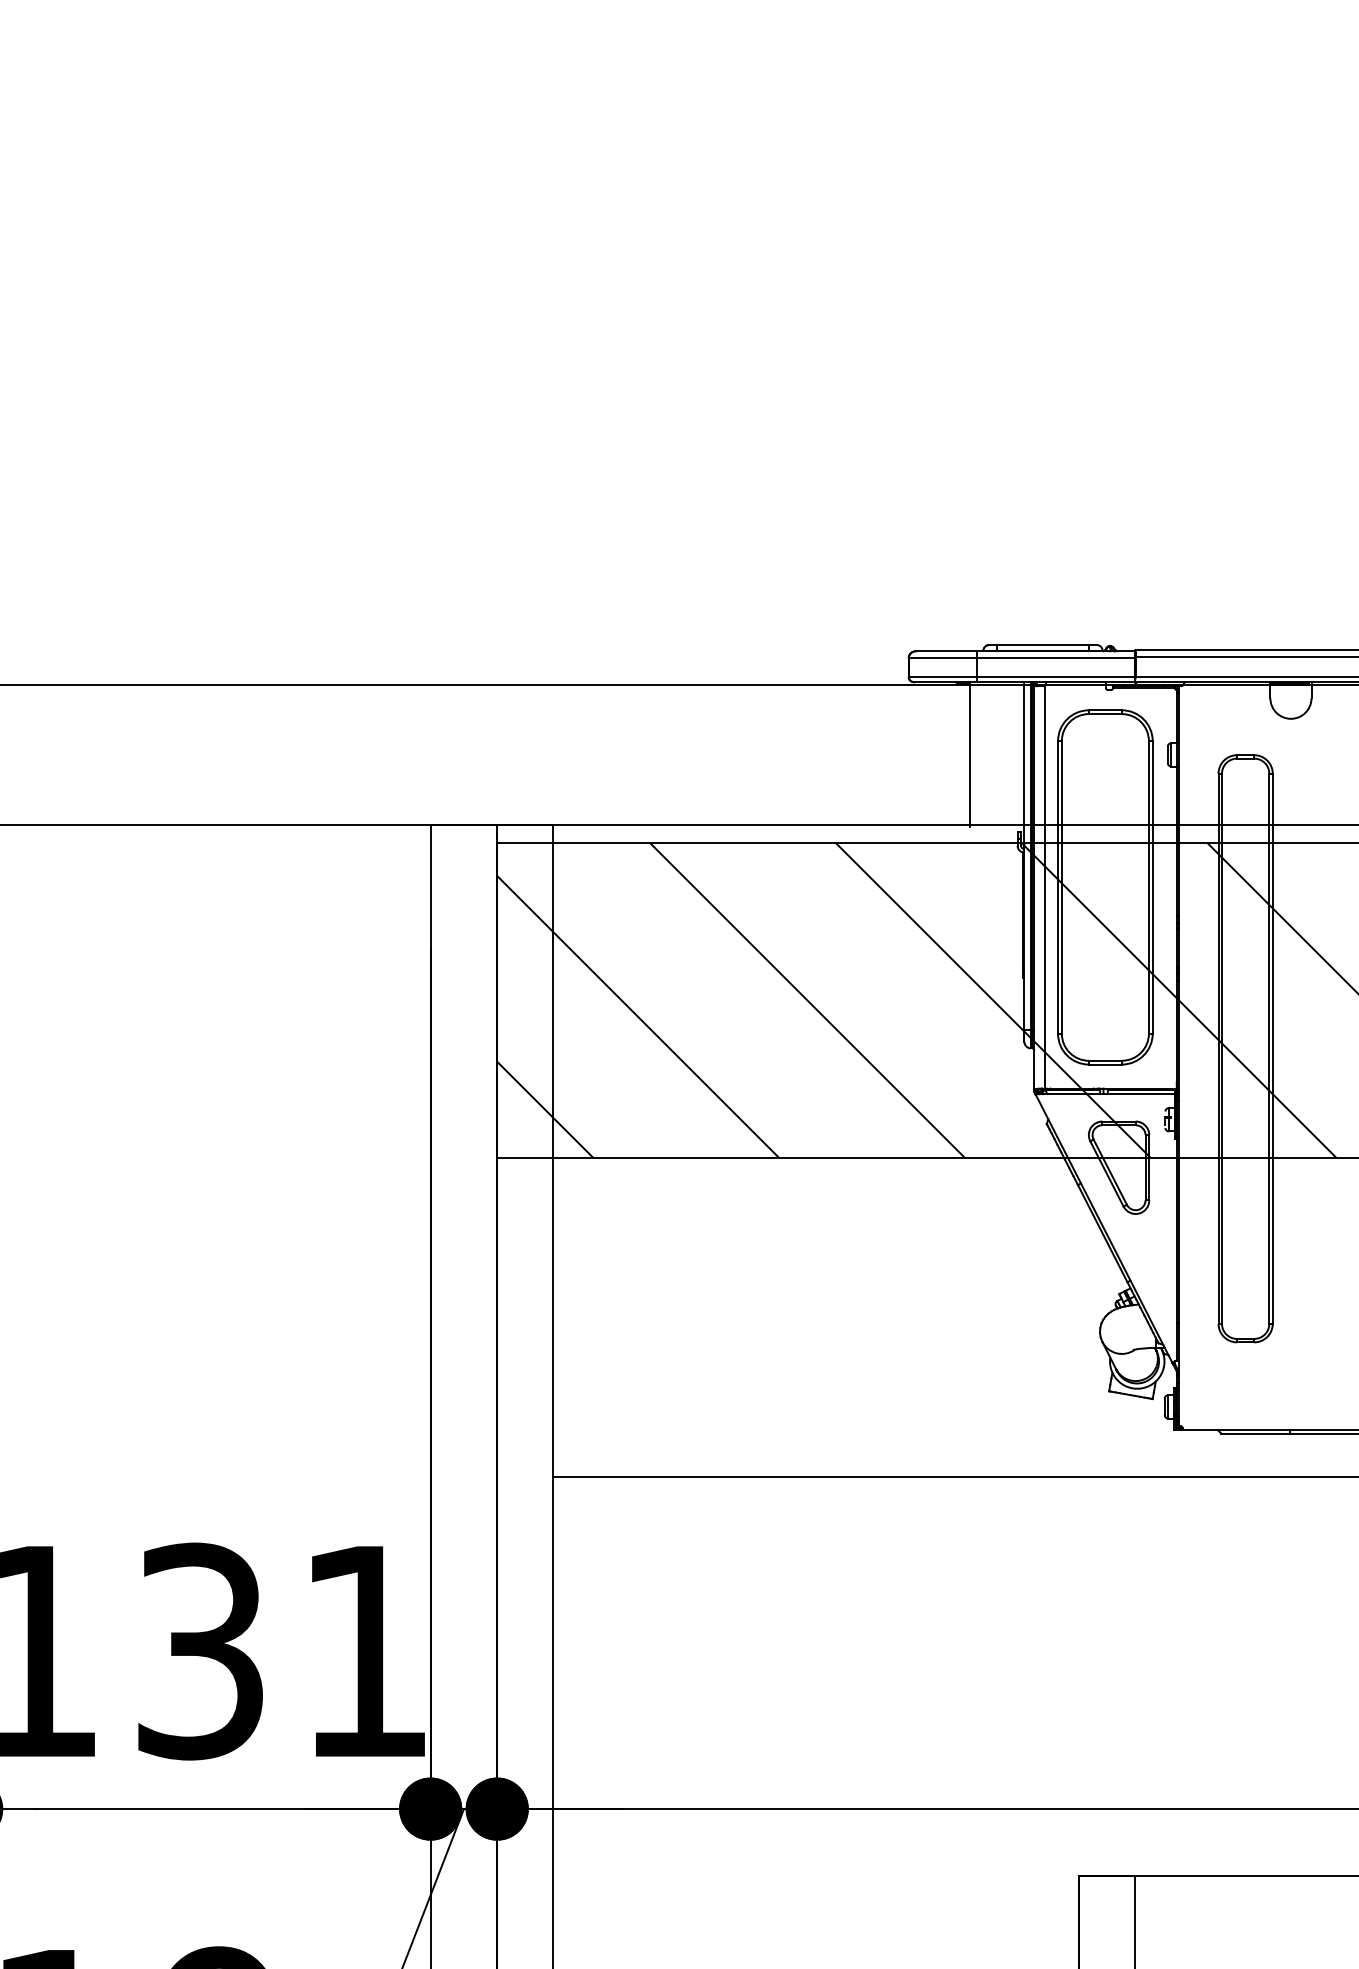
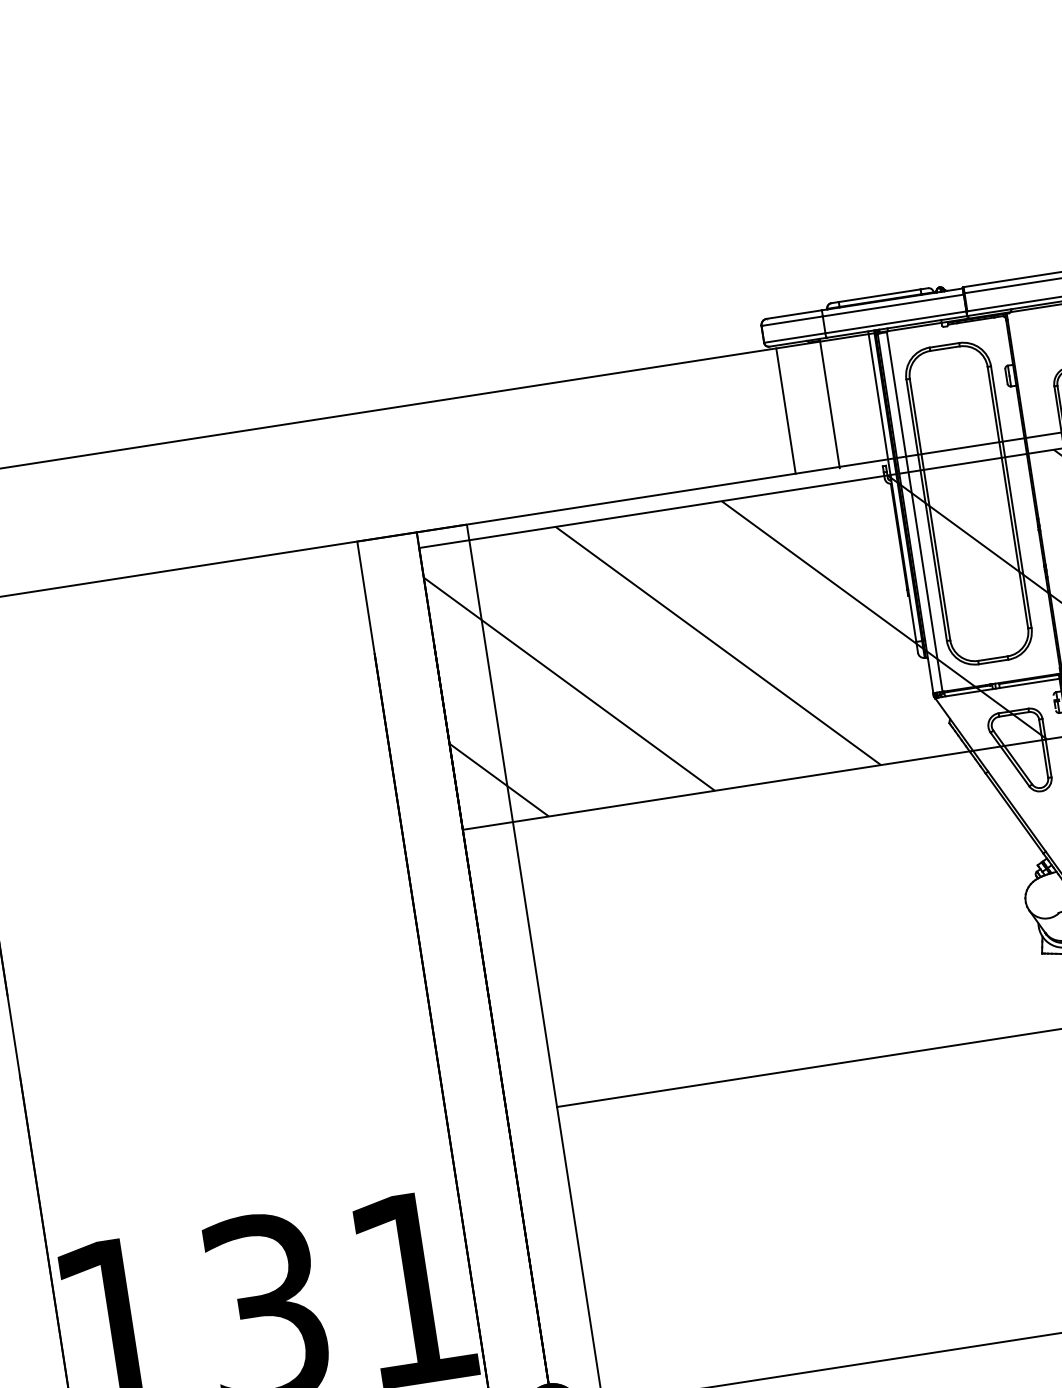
line: (921, 755) -> (786, 411), added

